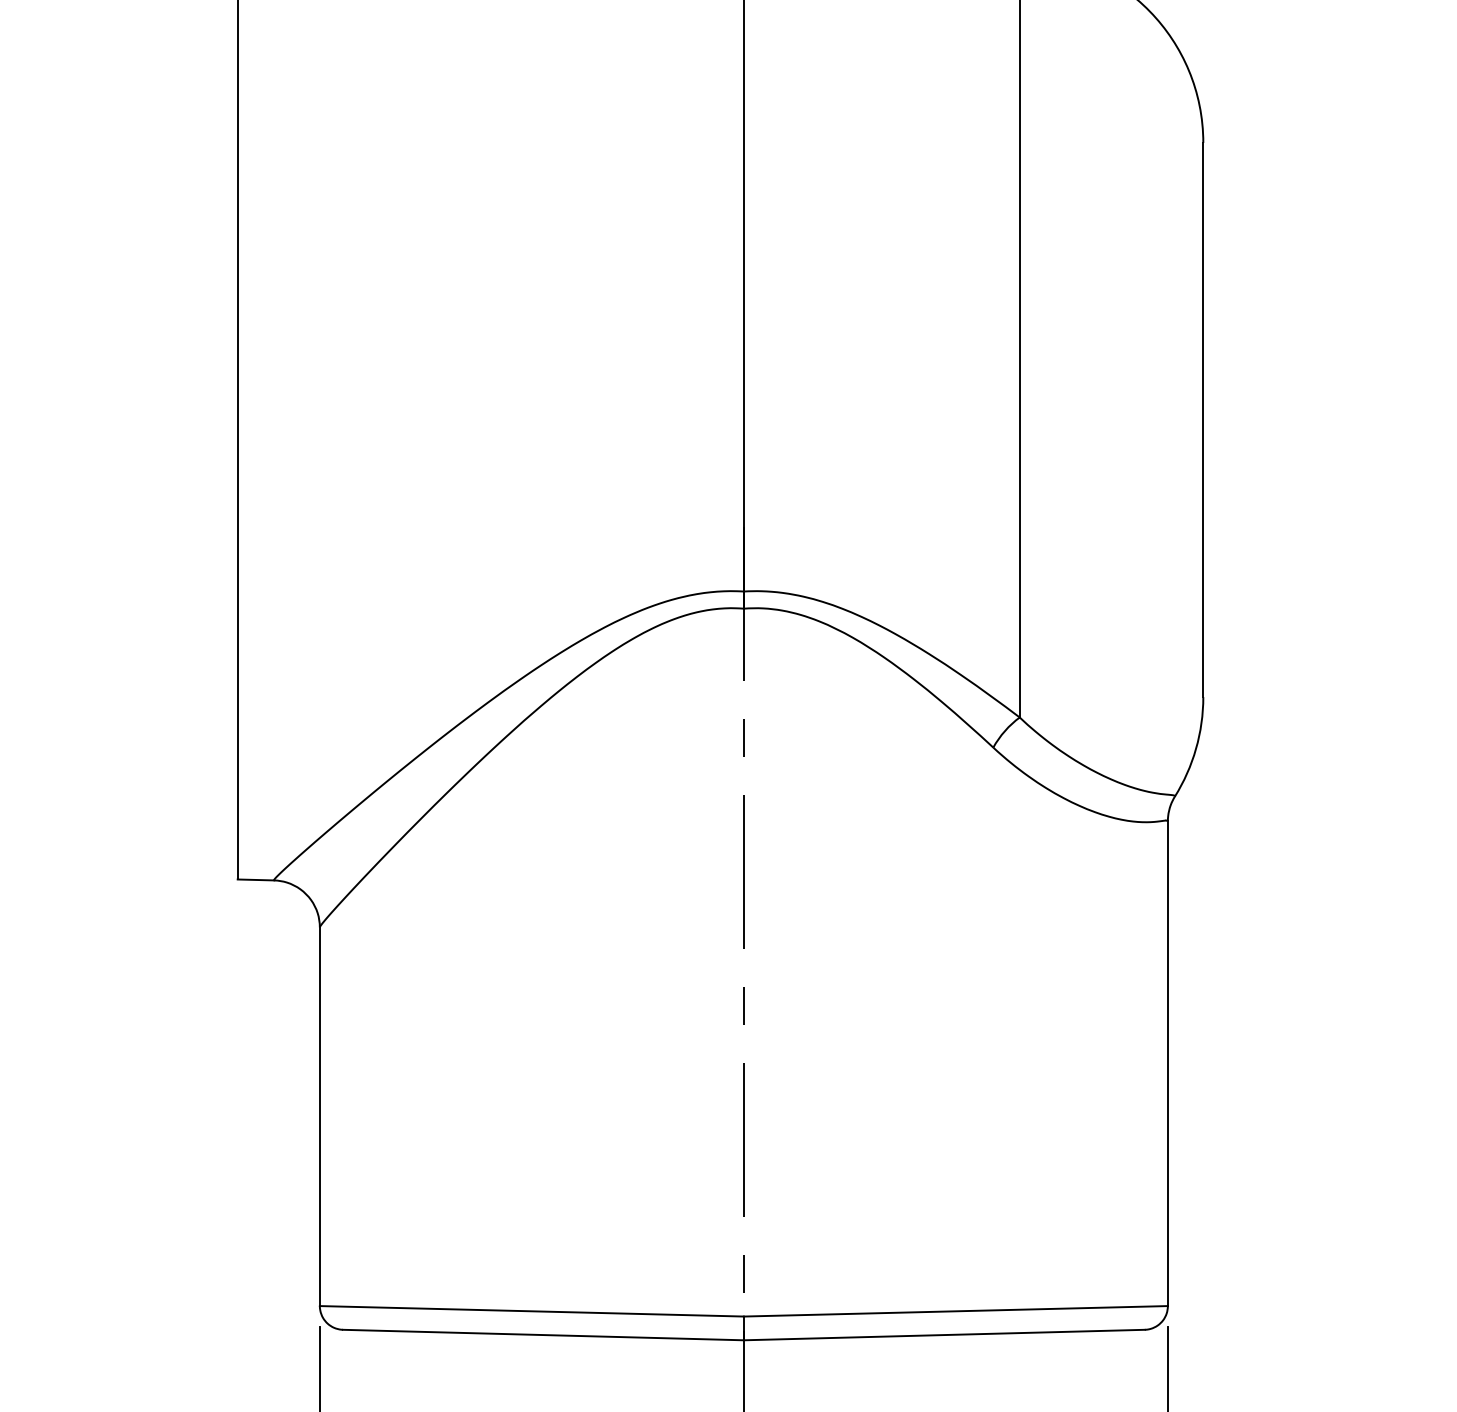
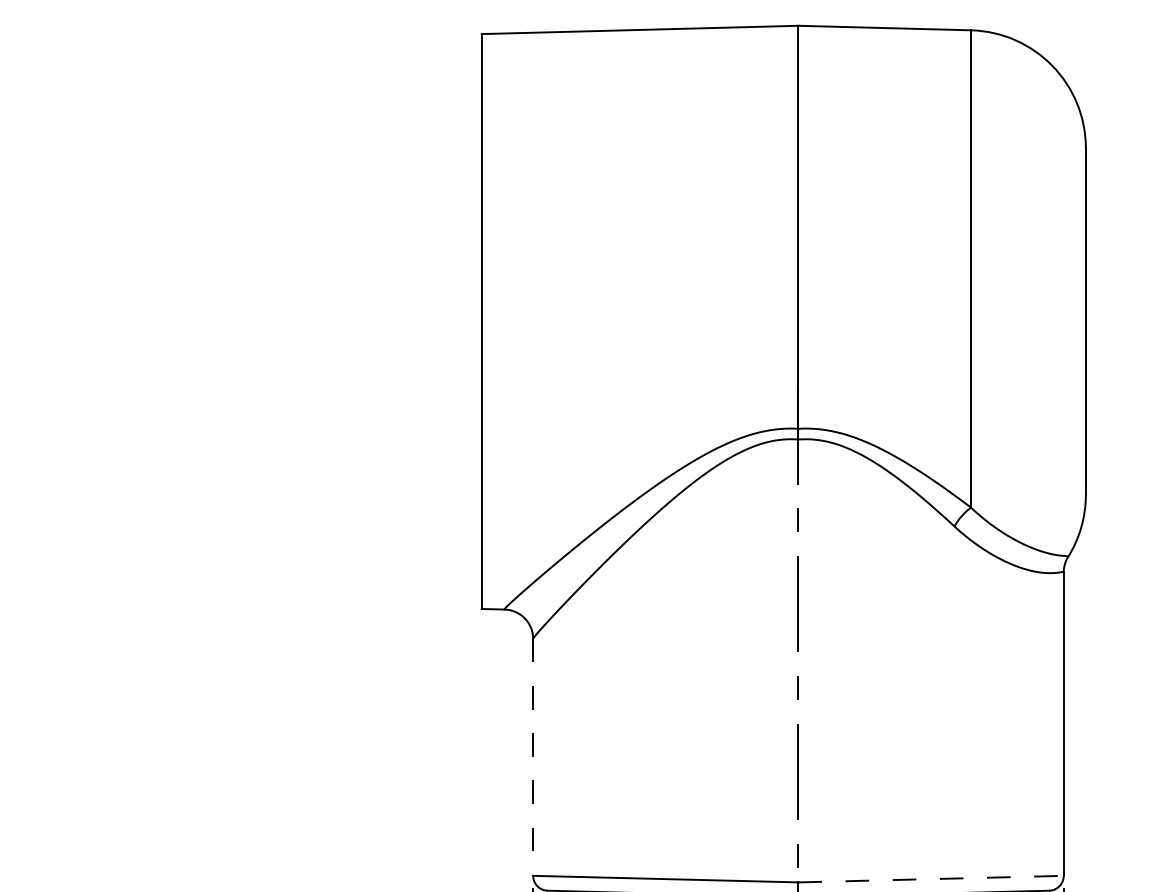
line: (320, 1116) -> (533, 757), solid -> dashed
line: (956, 1311) -> (931, 879), solid -> dashed

